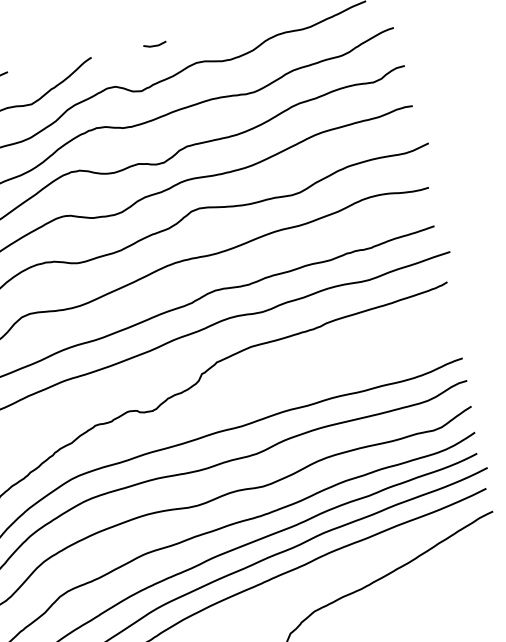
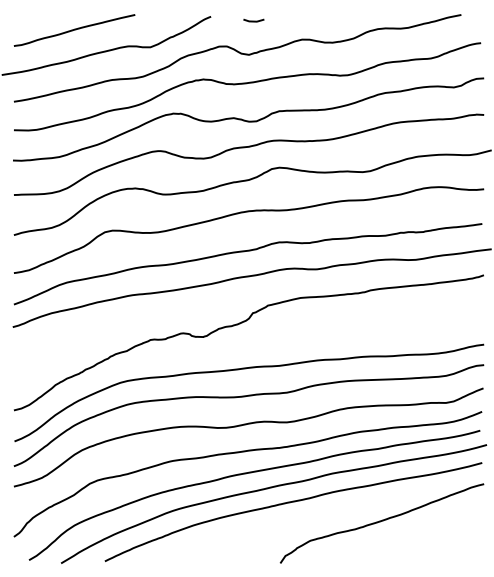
line: (154, 44) -> (253, 20), moved

